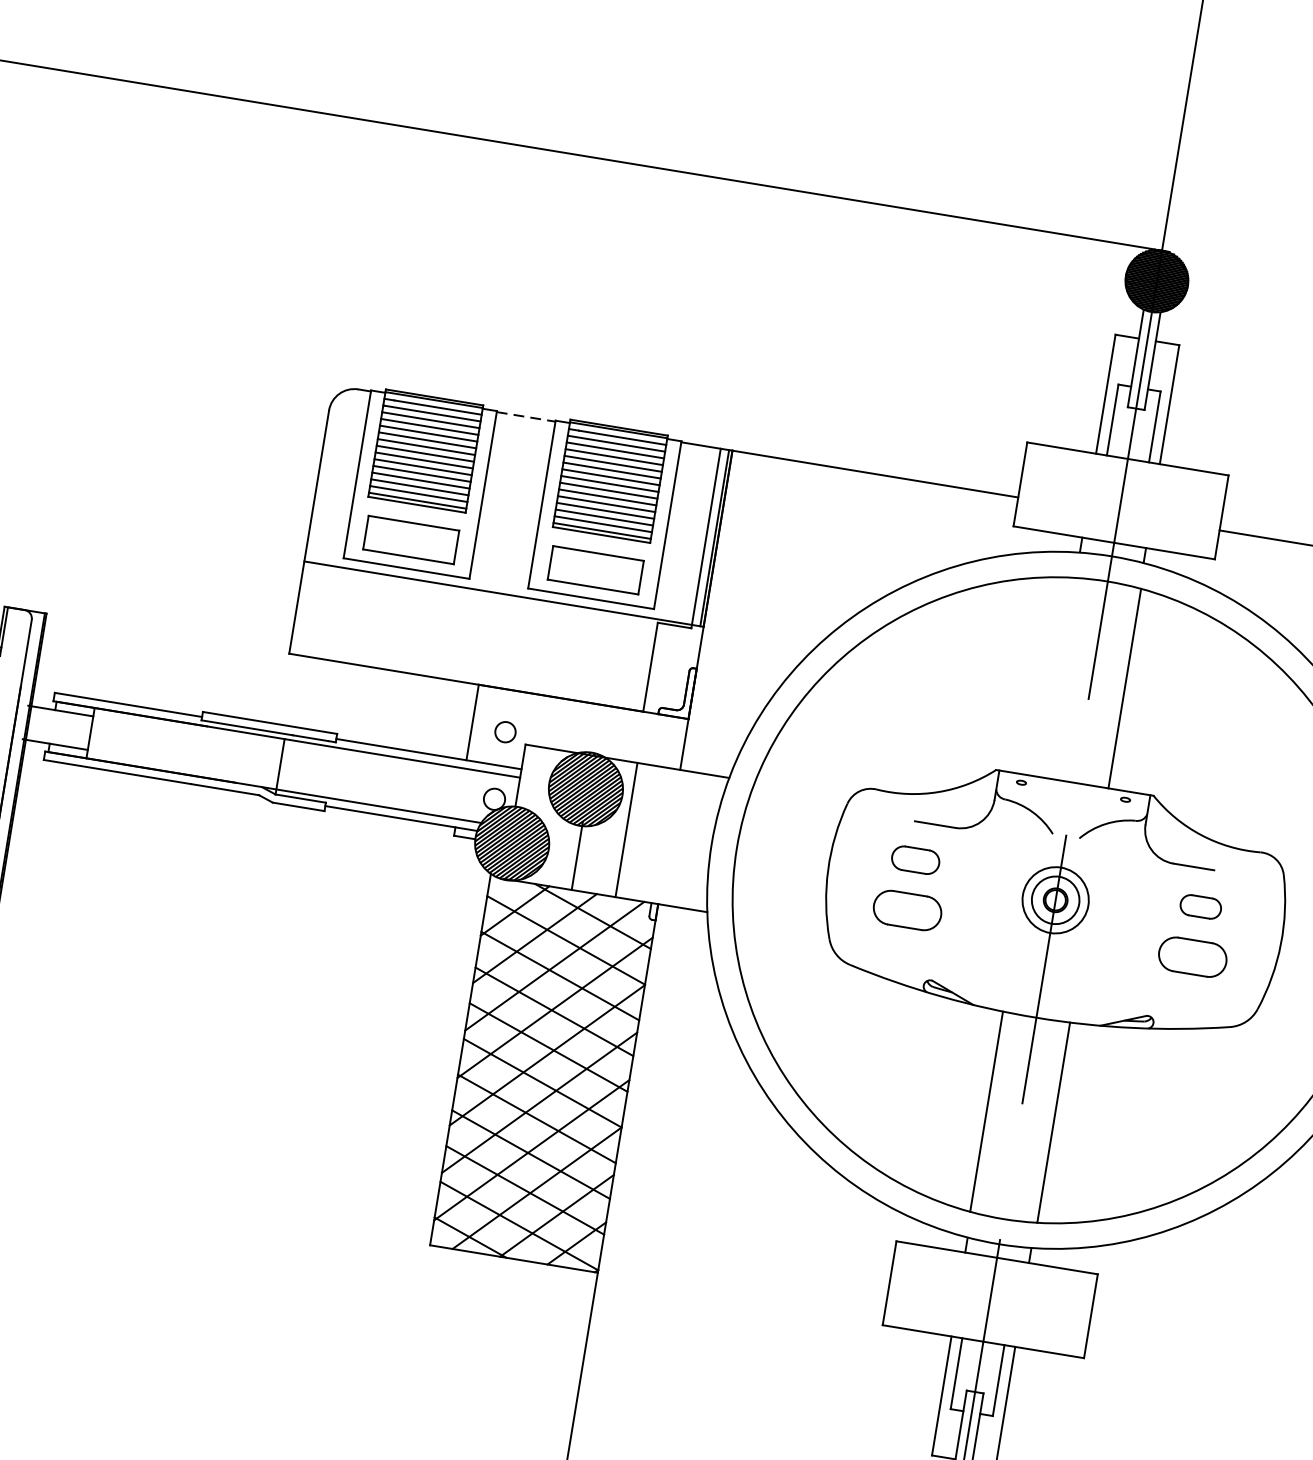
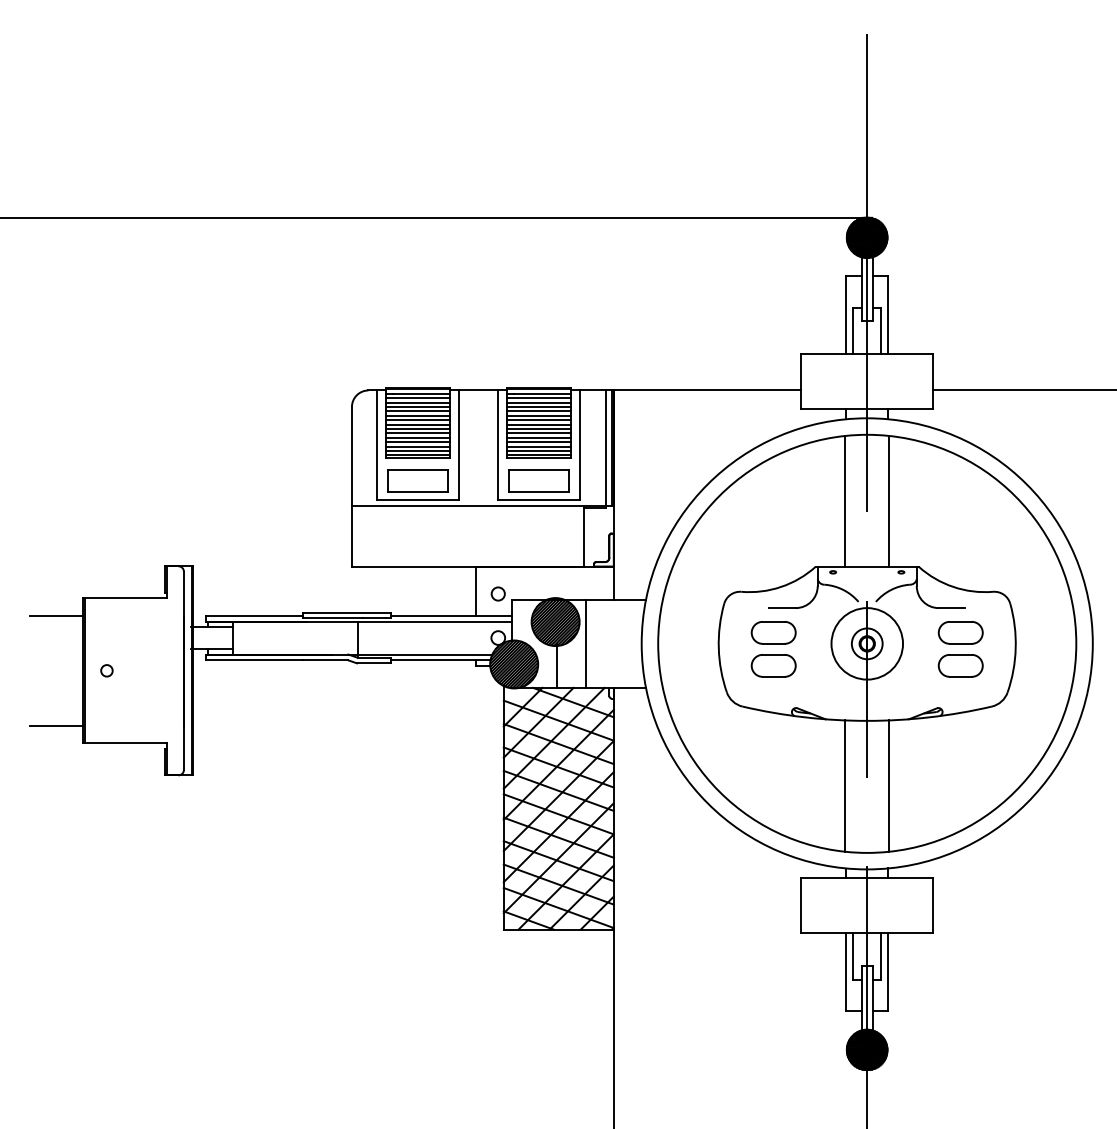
line: (526, 416) -> (478, 390), dashed -> solid
line: (1058, 676) -> (845, 500), added
part: (915, 859) -> (773, 632), size x1.43
circle: (1056, 899) -> (867, 643), size x1.67
part: (1200, 906) -> (960, 632), size x1.67

